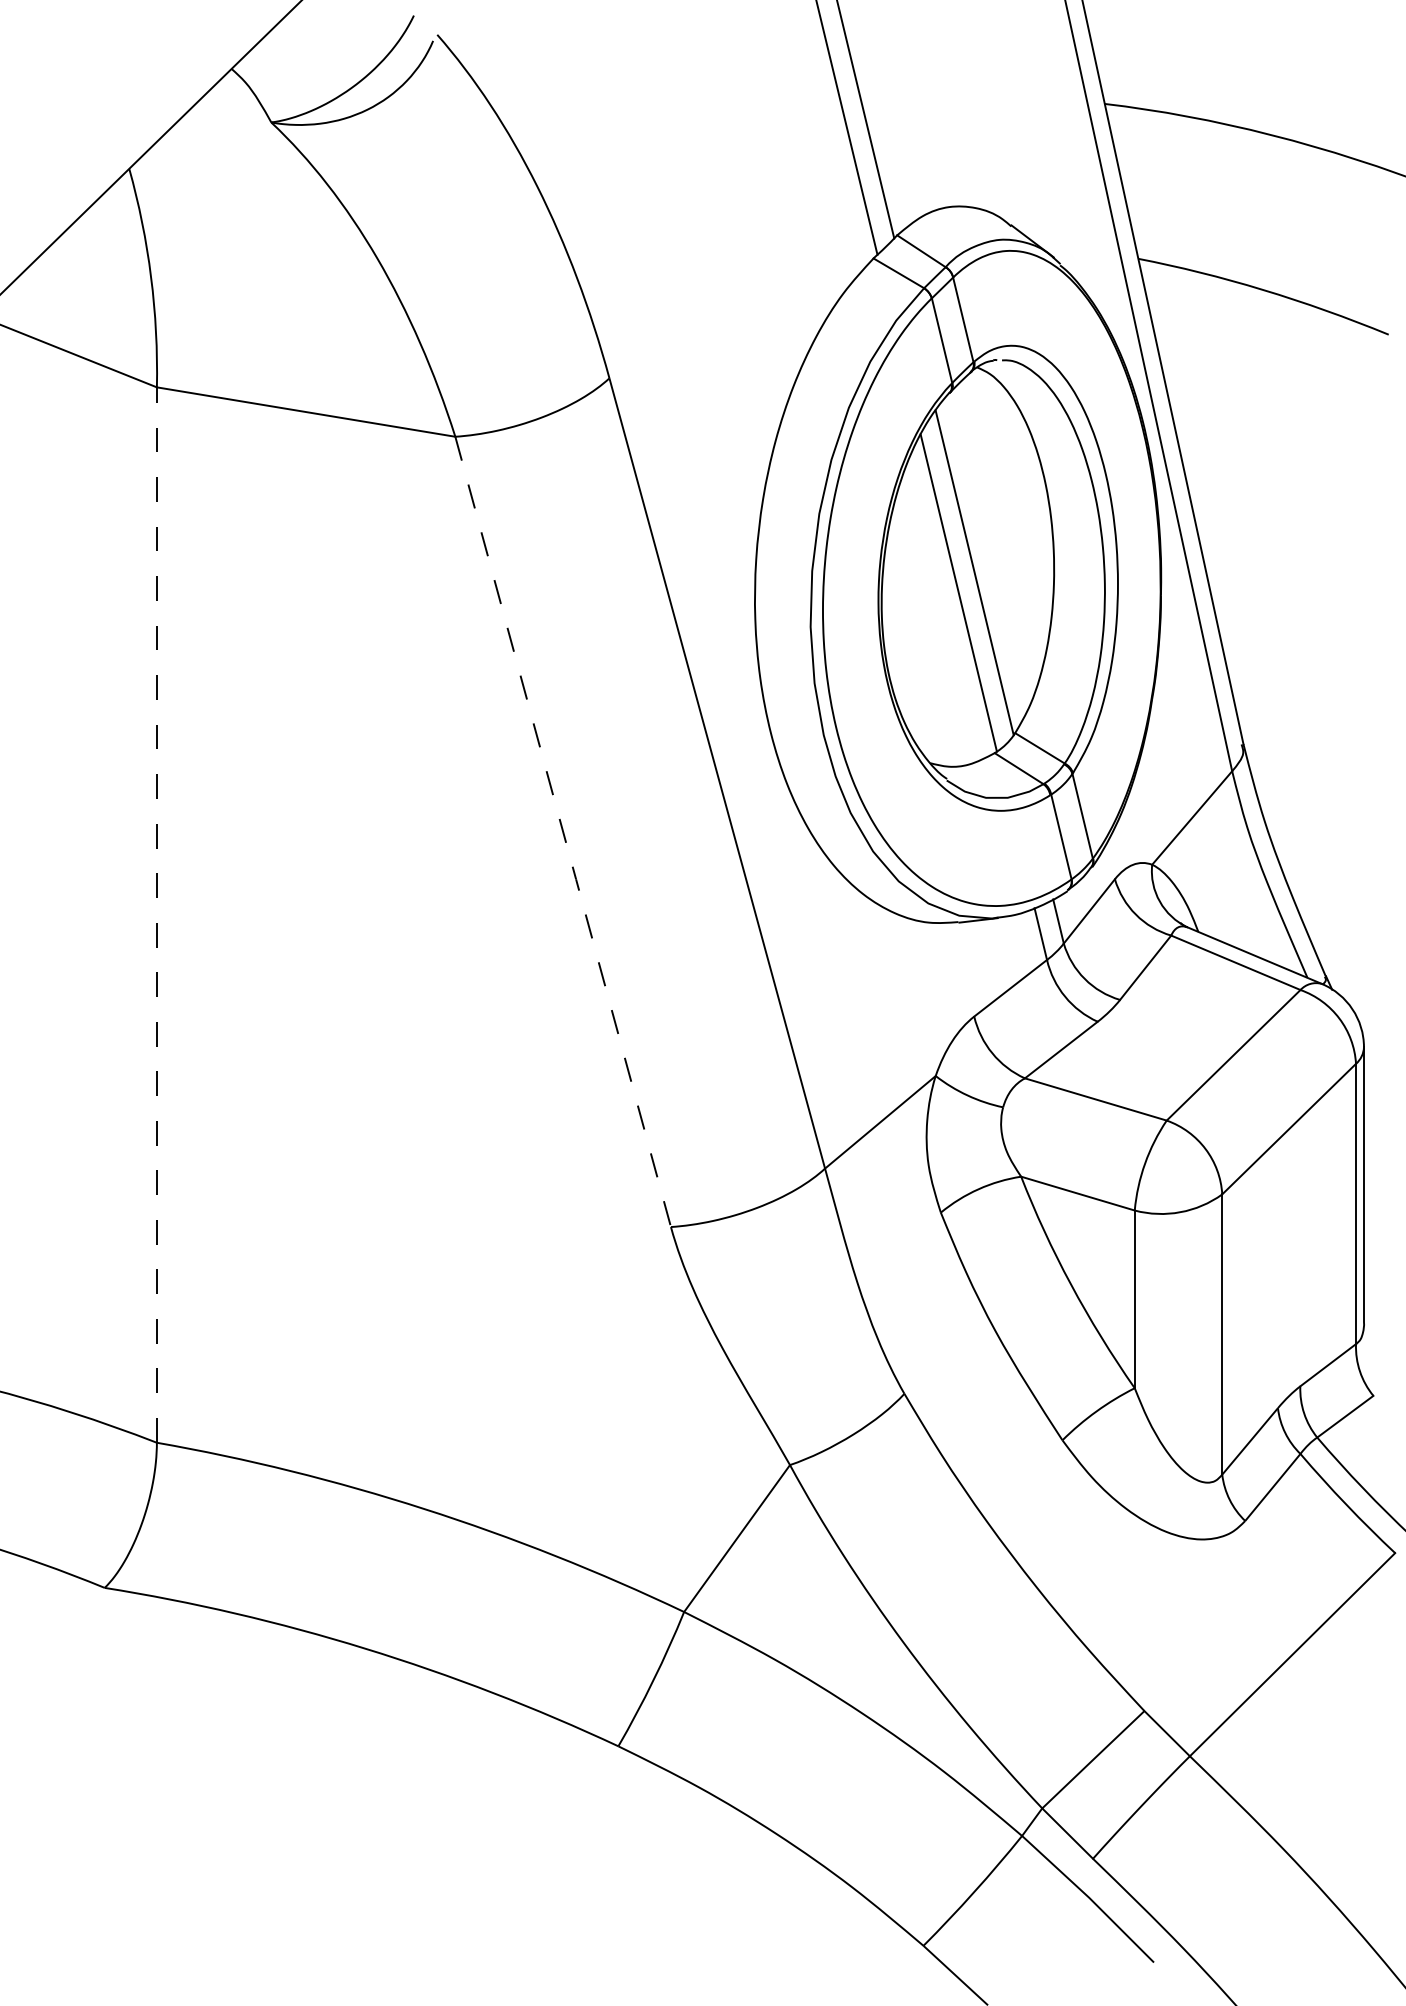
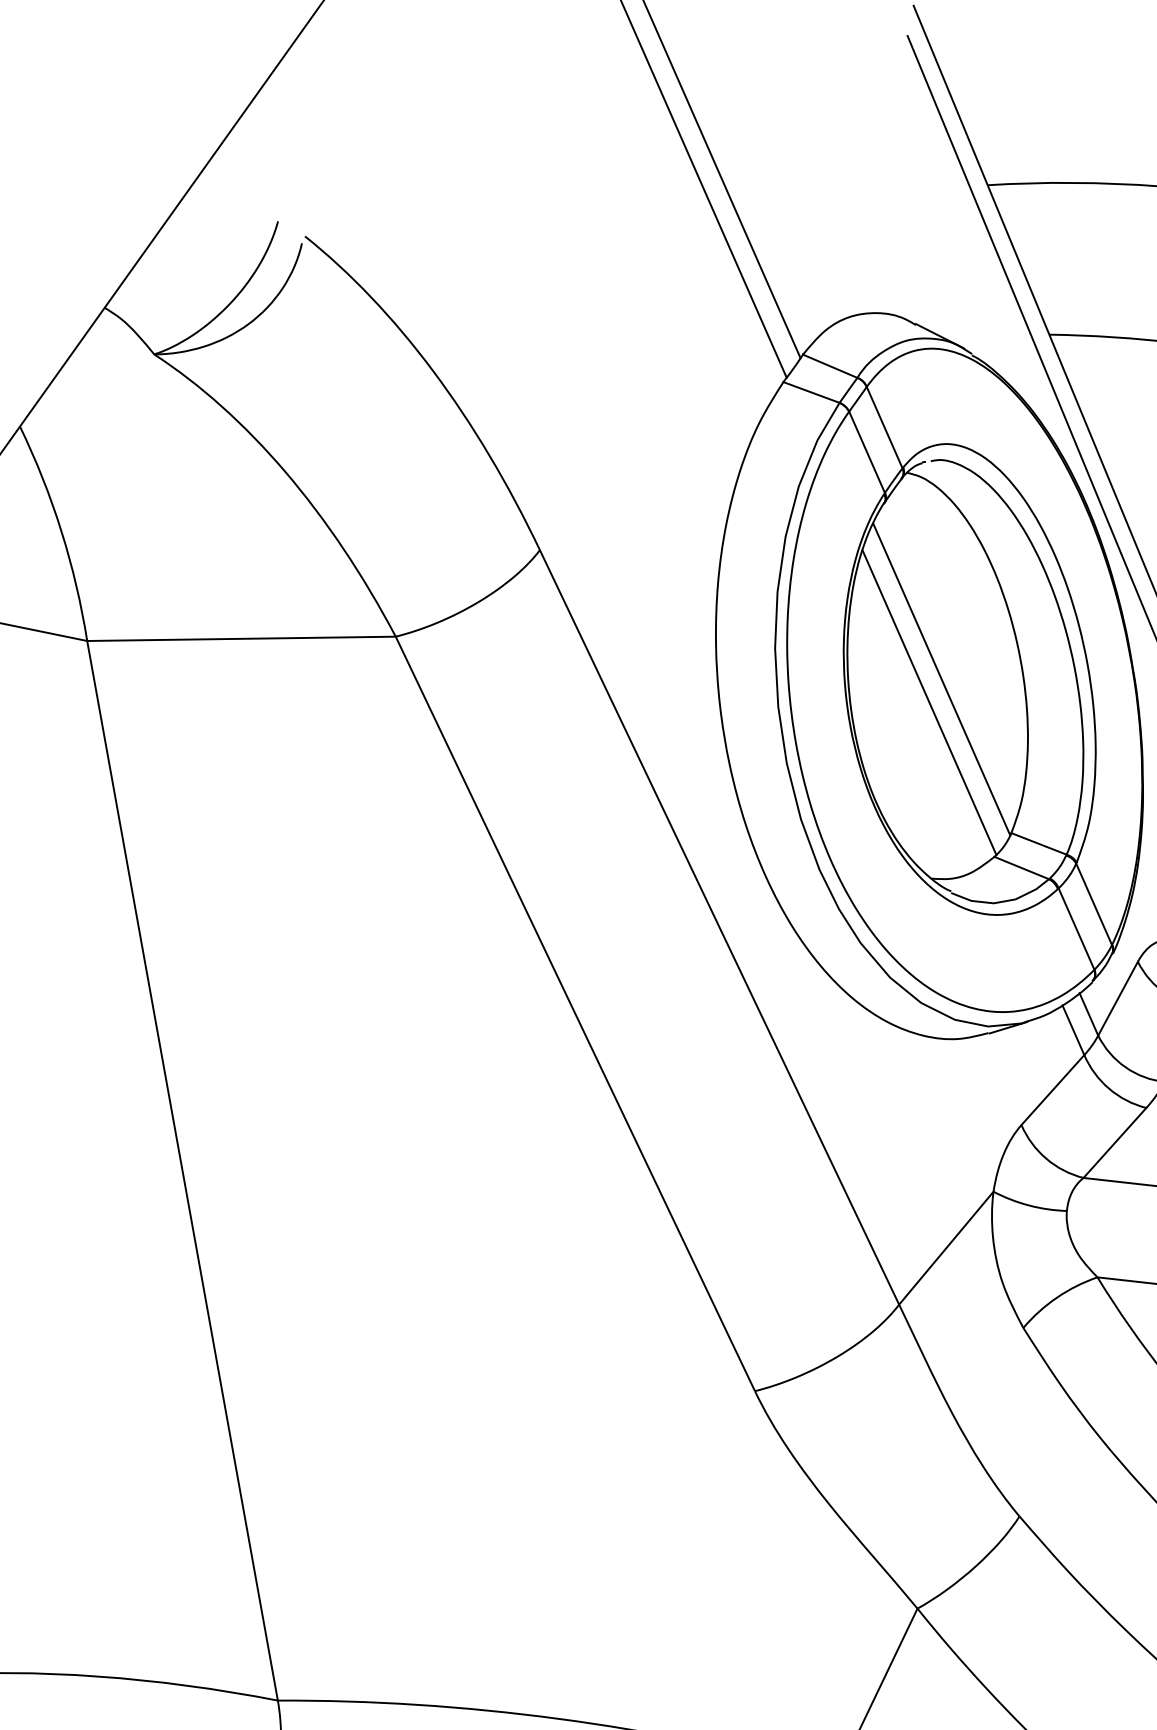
line: (563, 833) -> (576, 1015), dashed -> solid
line: (156, 915) -> (182, 1171), dashed -> solid

